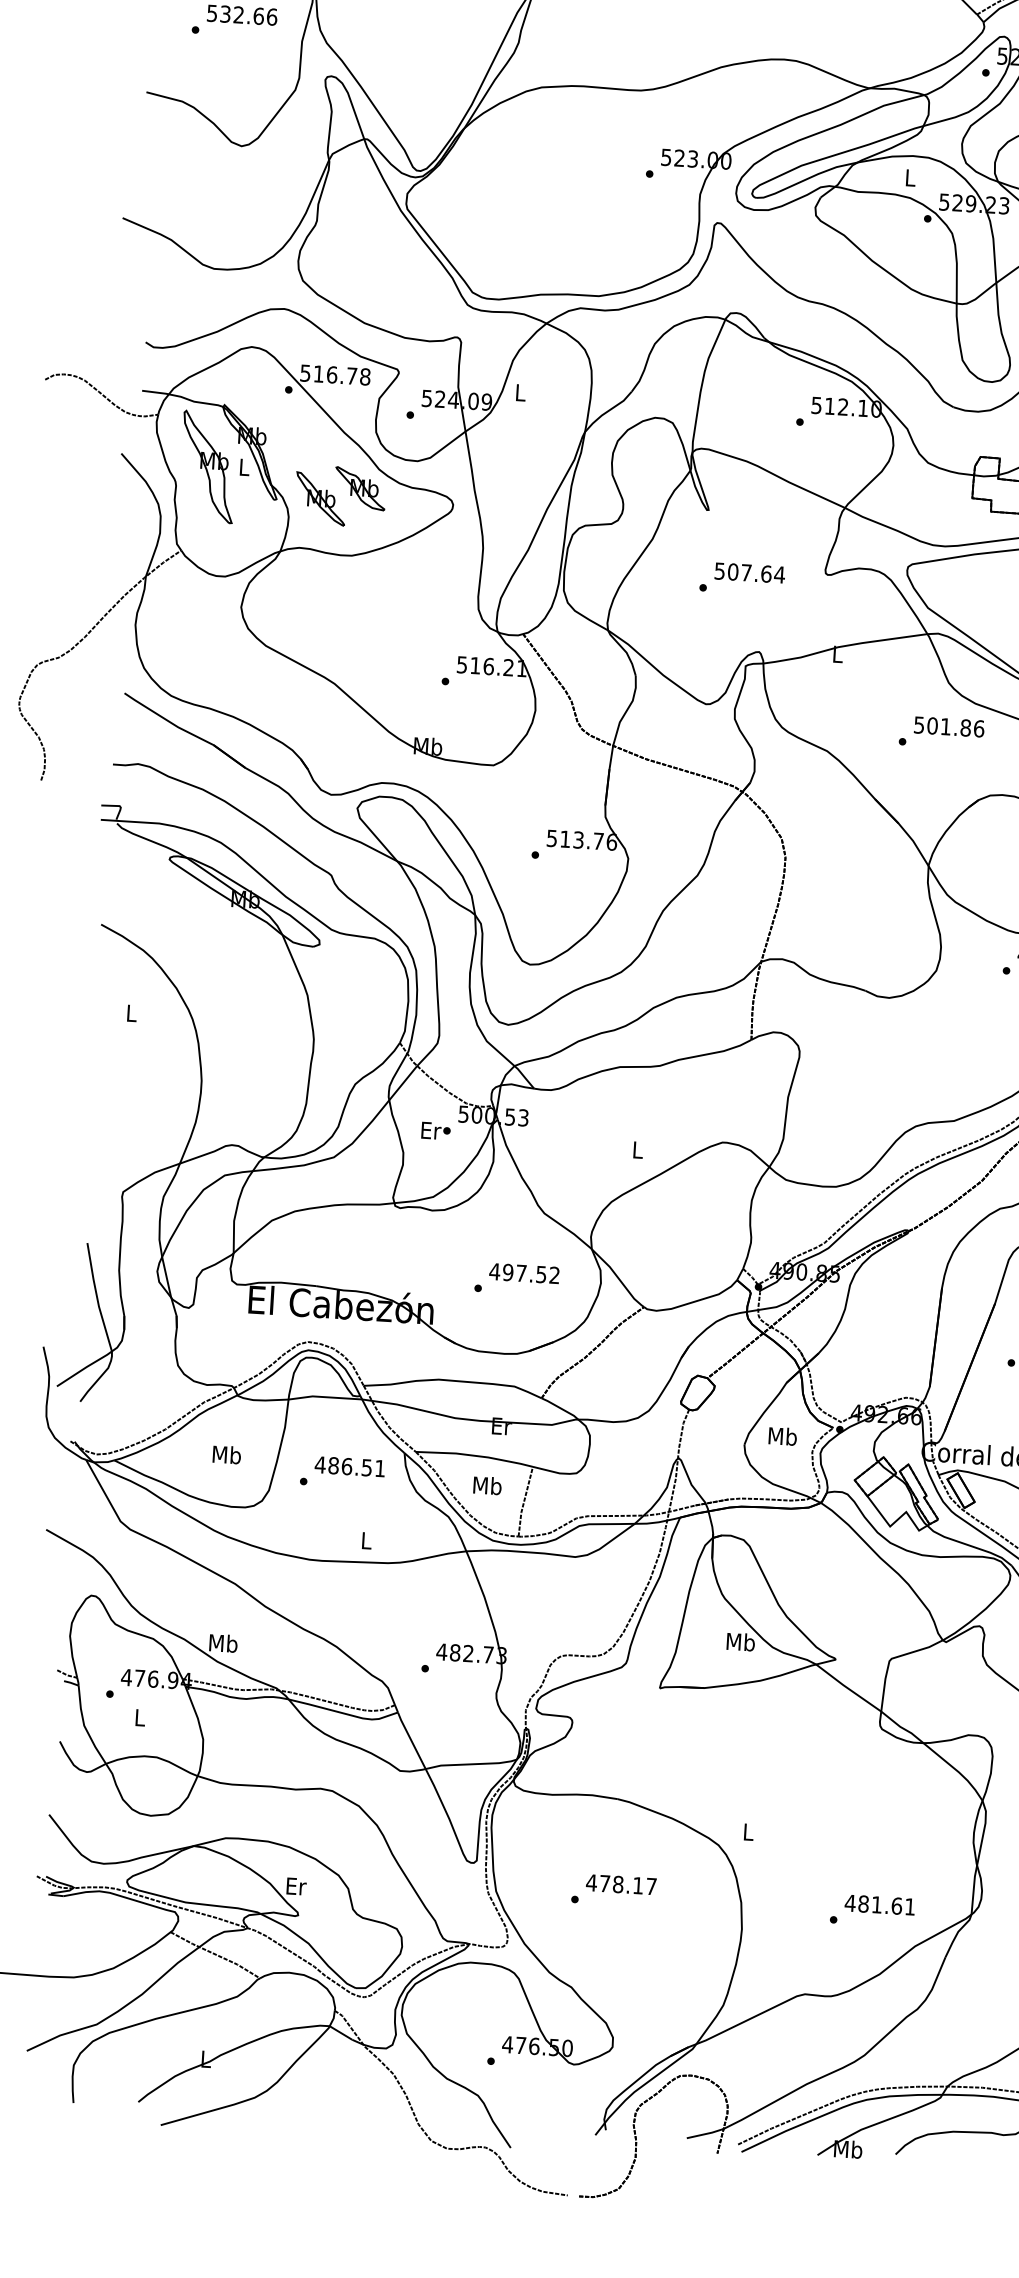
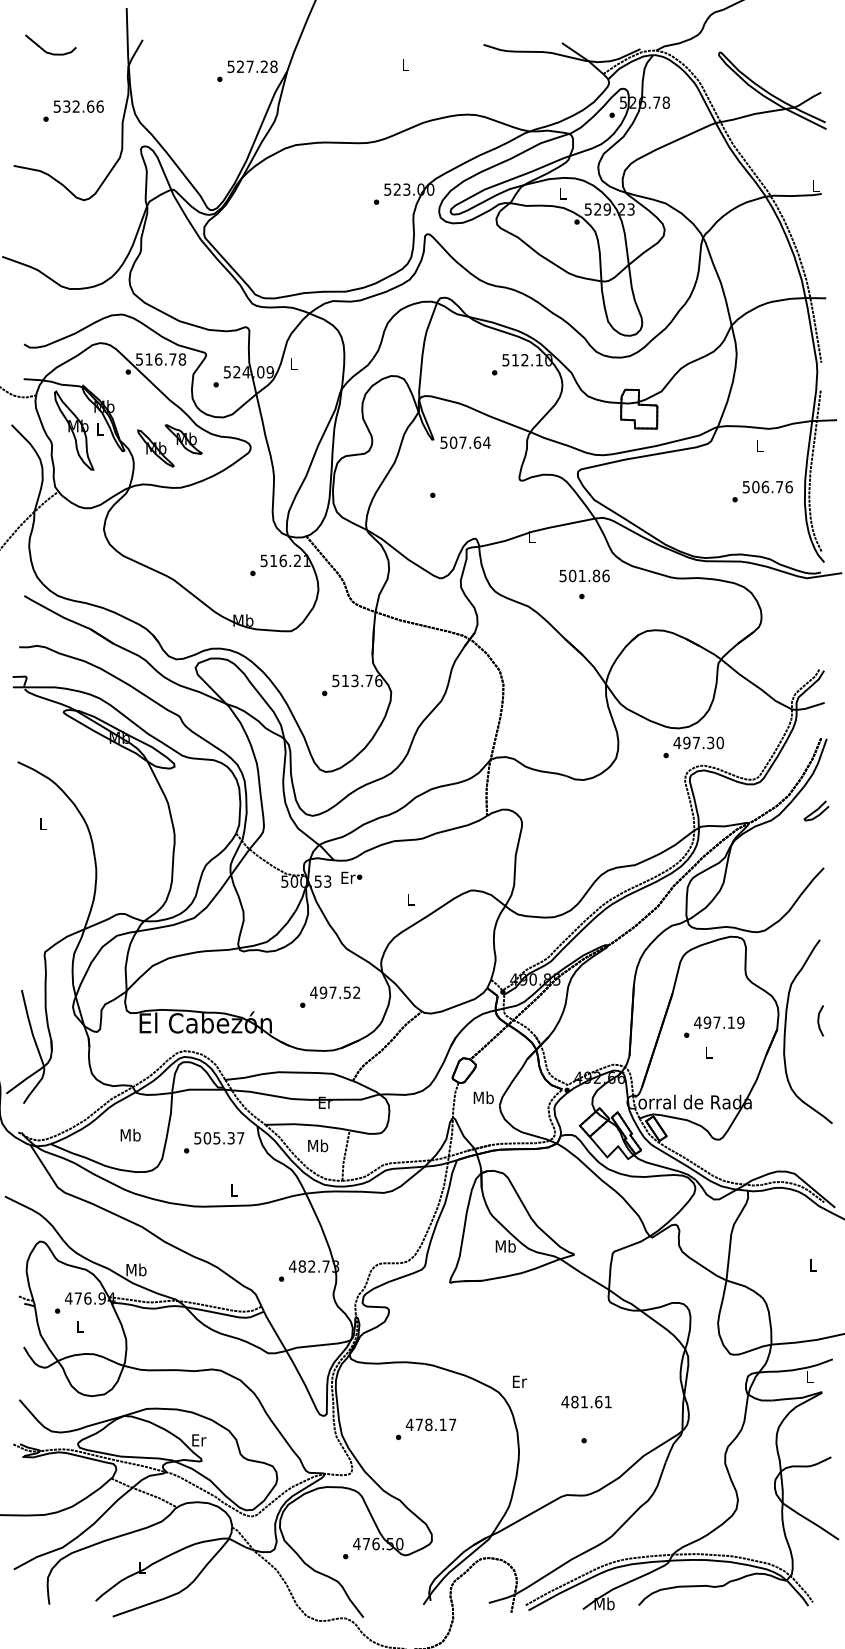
text: (749, 572) -> (465, 442), moved
text: (949, 726) -> (584, 575), moved
text: (435, 1130) -> (351, 877), moved
text: (782, 1436) -> (483, 1097), moved
text: (349, 1466) -> (218, 1138), 486.51 -> 505.37
text: (748, 1831) -> (519, 1381), L -> Er
text: (879, 1904) -> (586, 1401), moved

